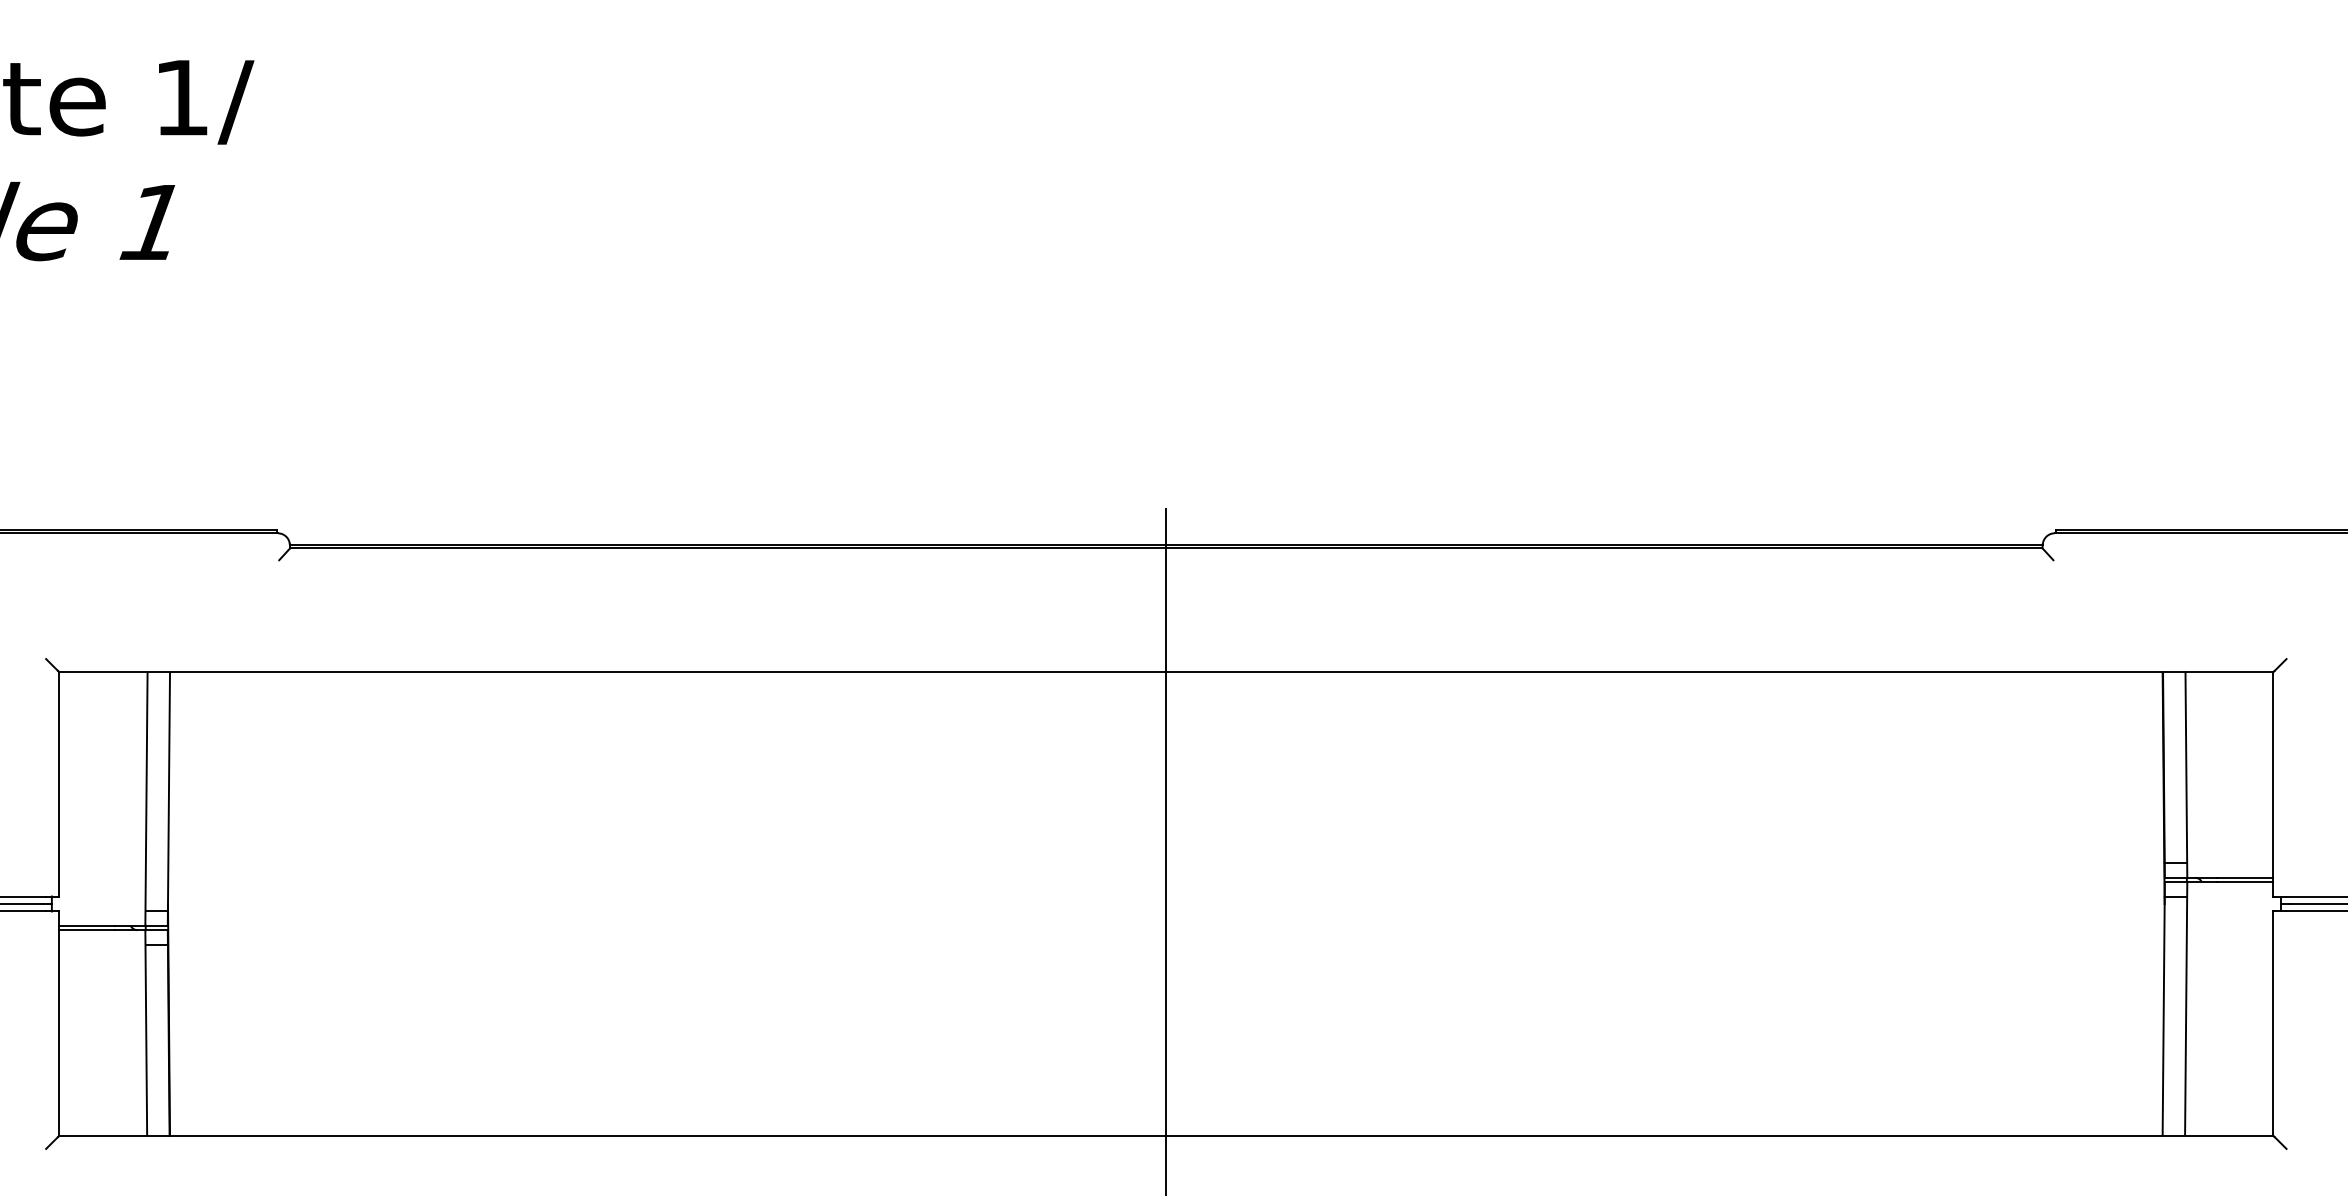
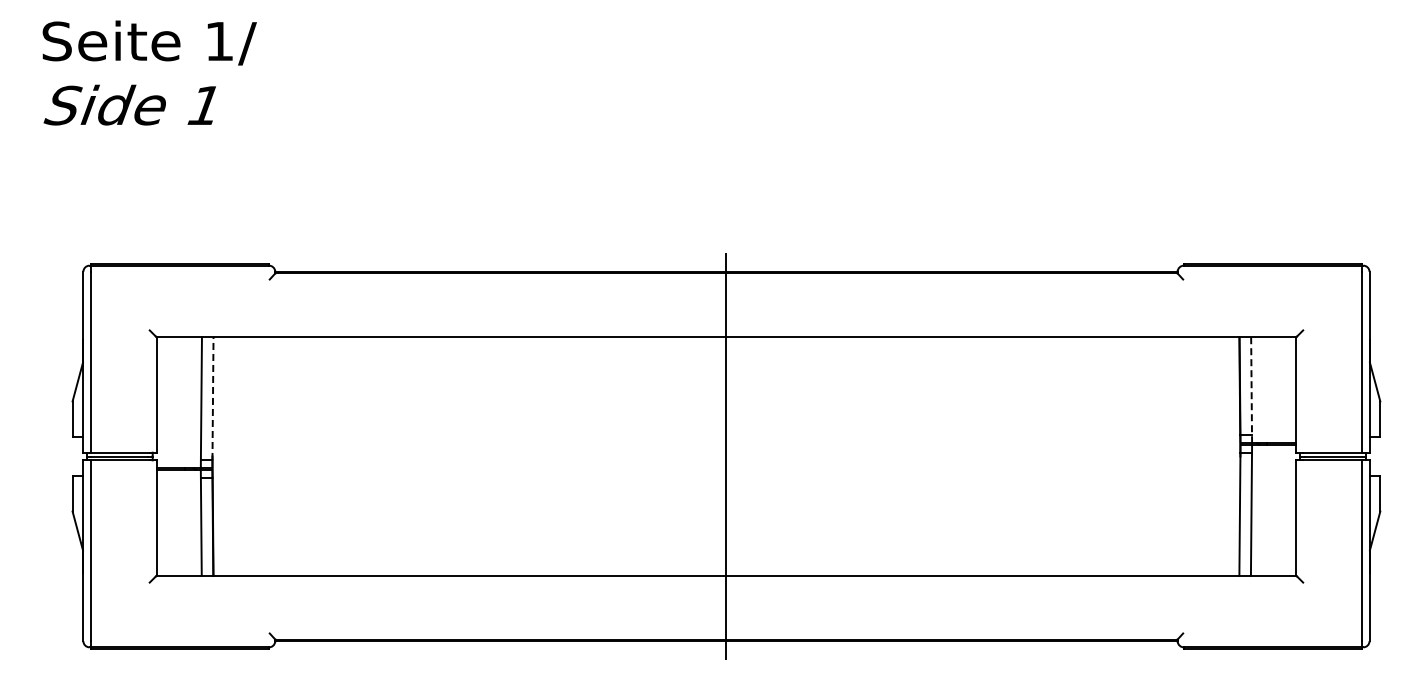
line: (2186, 775) -> (1251, 390), solid -> dashed
line: (169, 791) -> (213, 398), solid -> dashed

